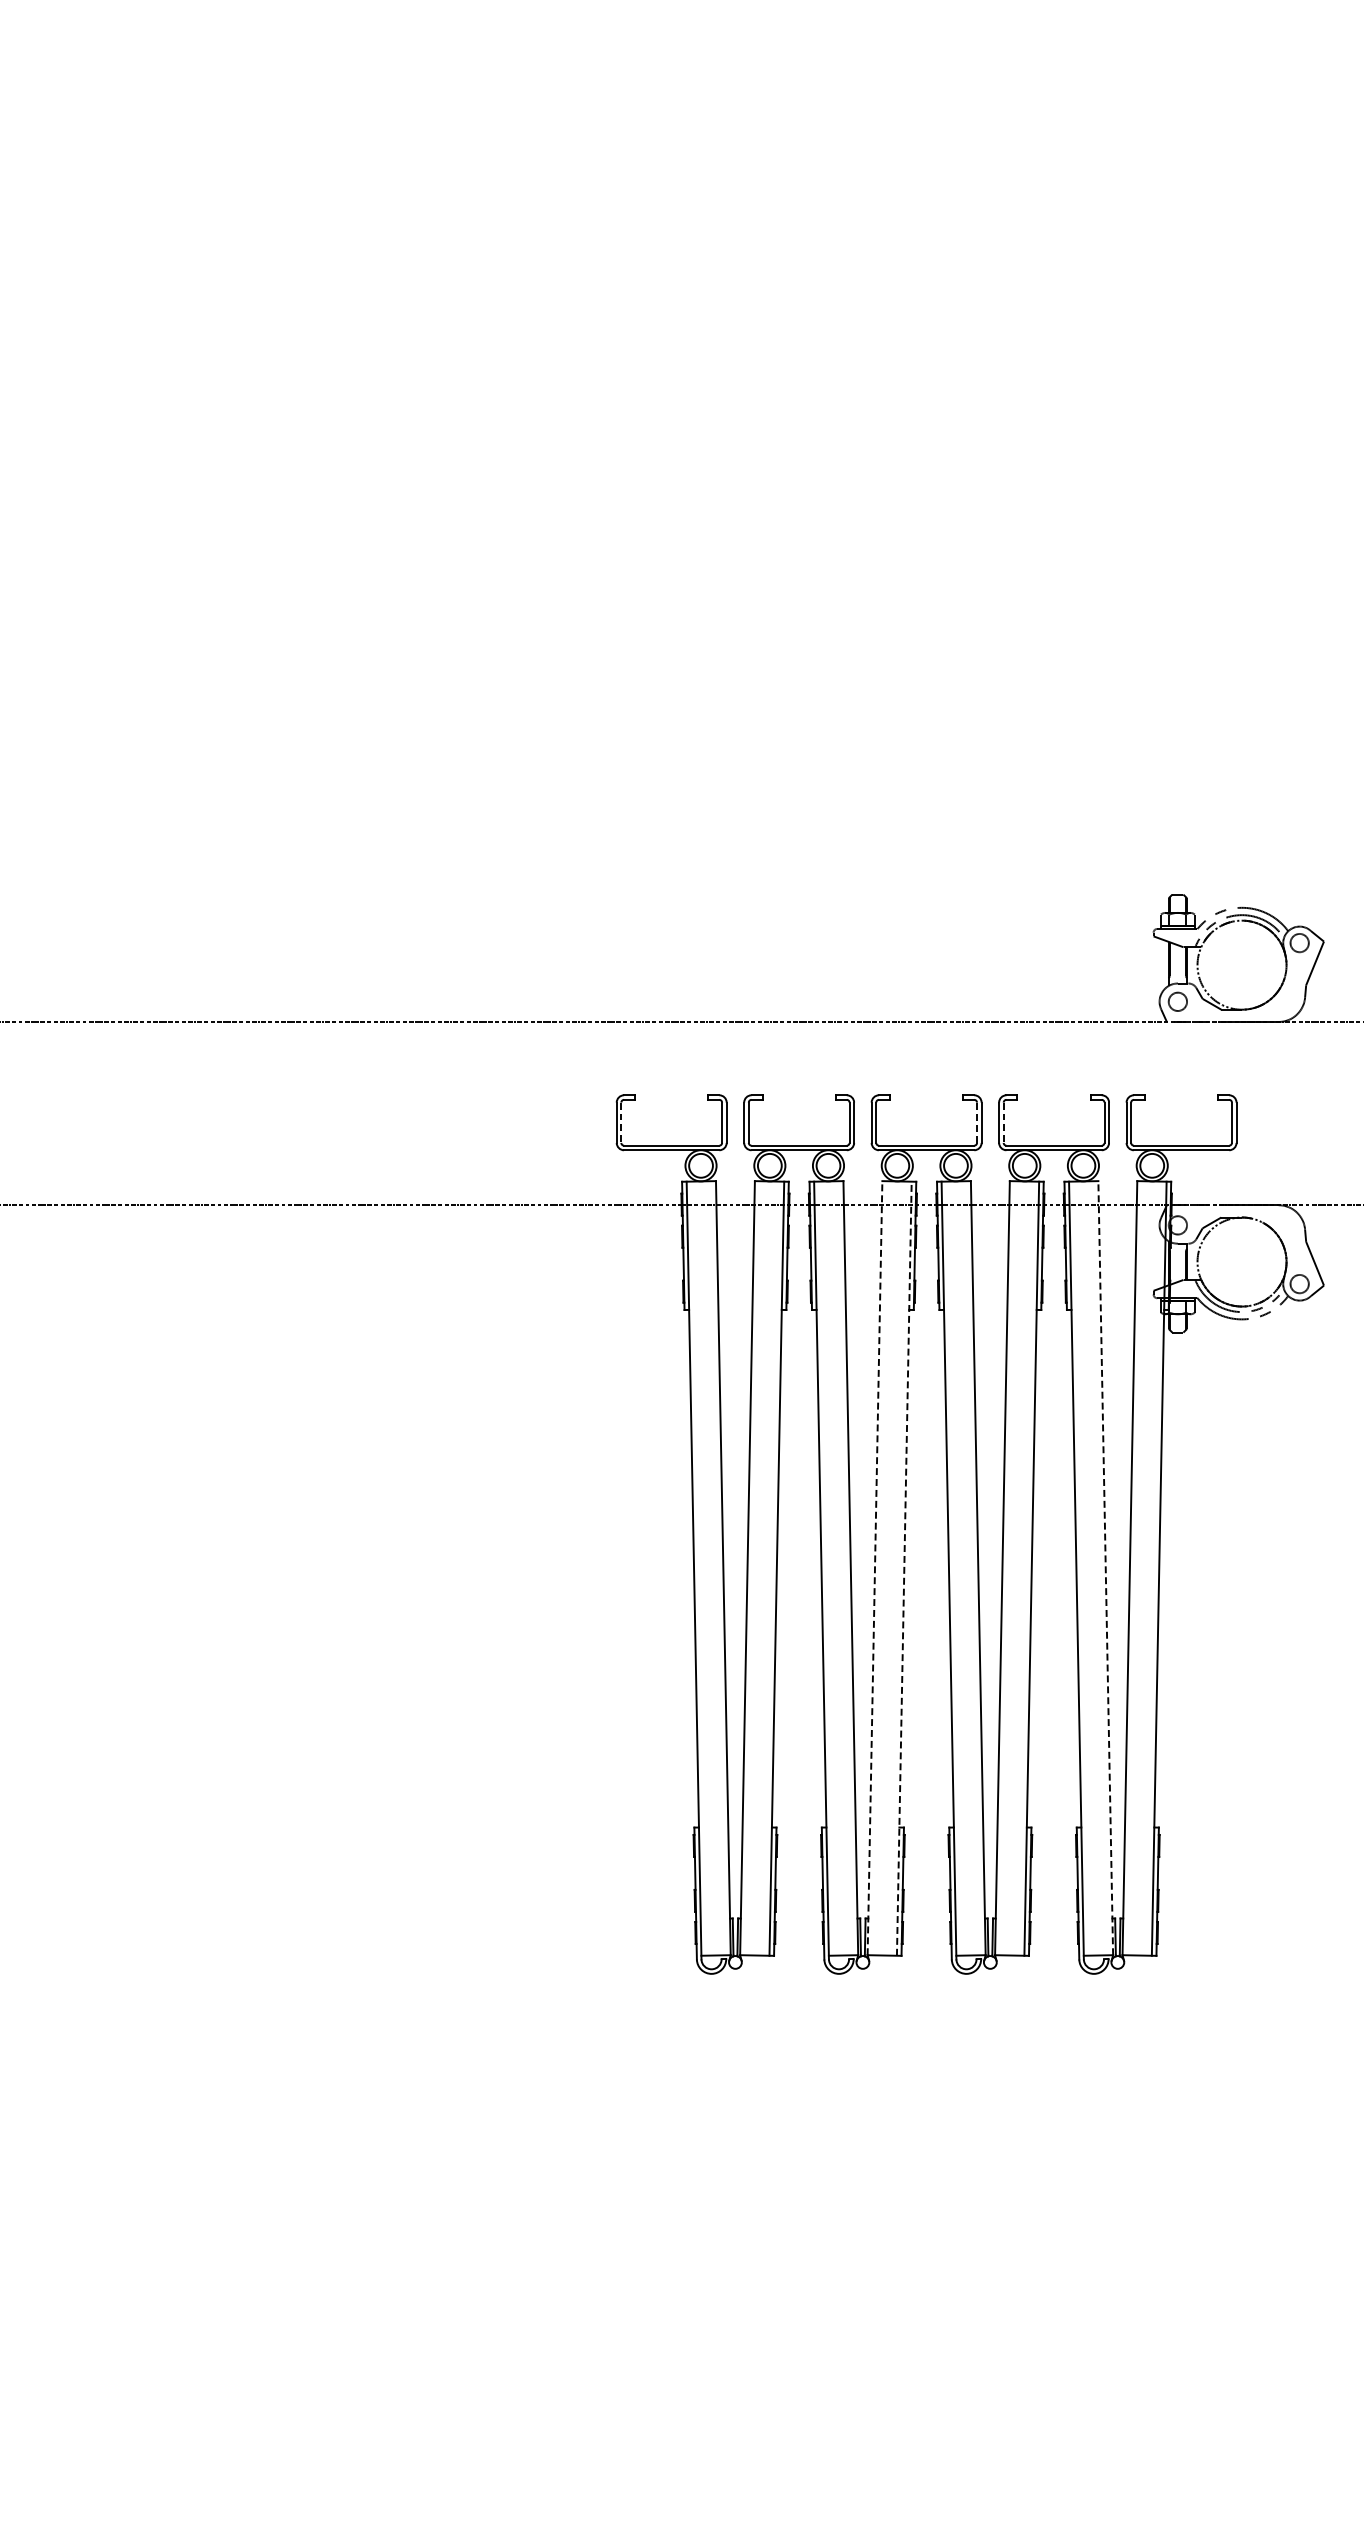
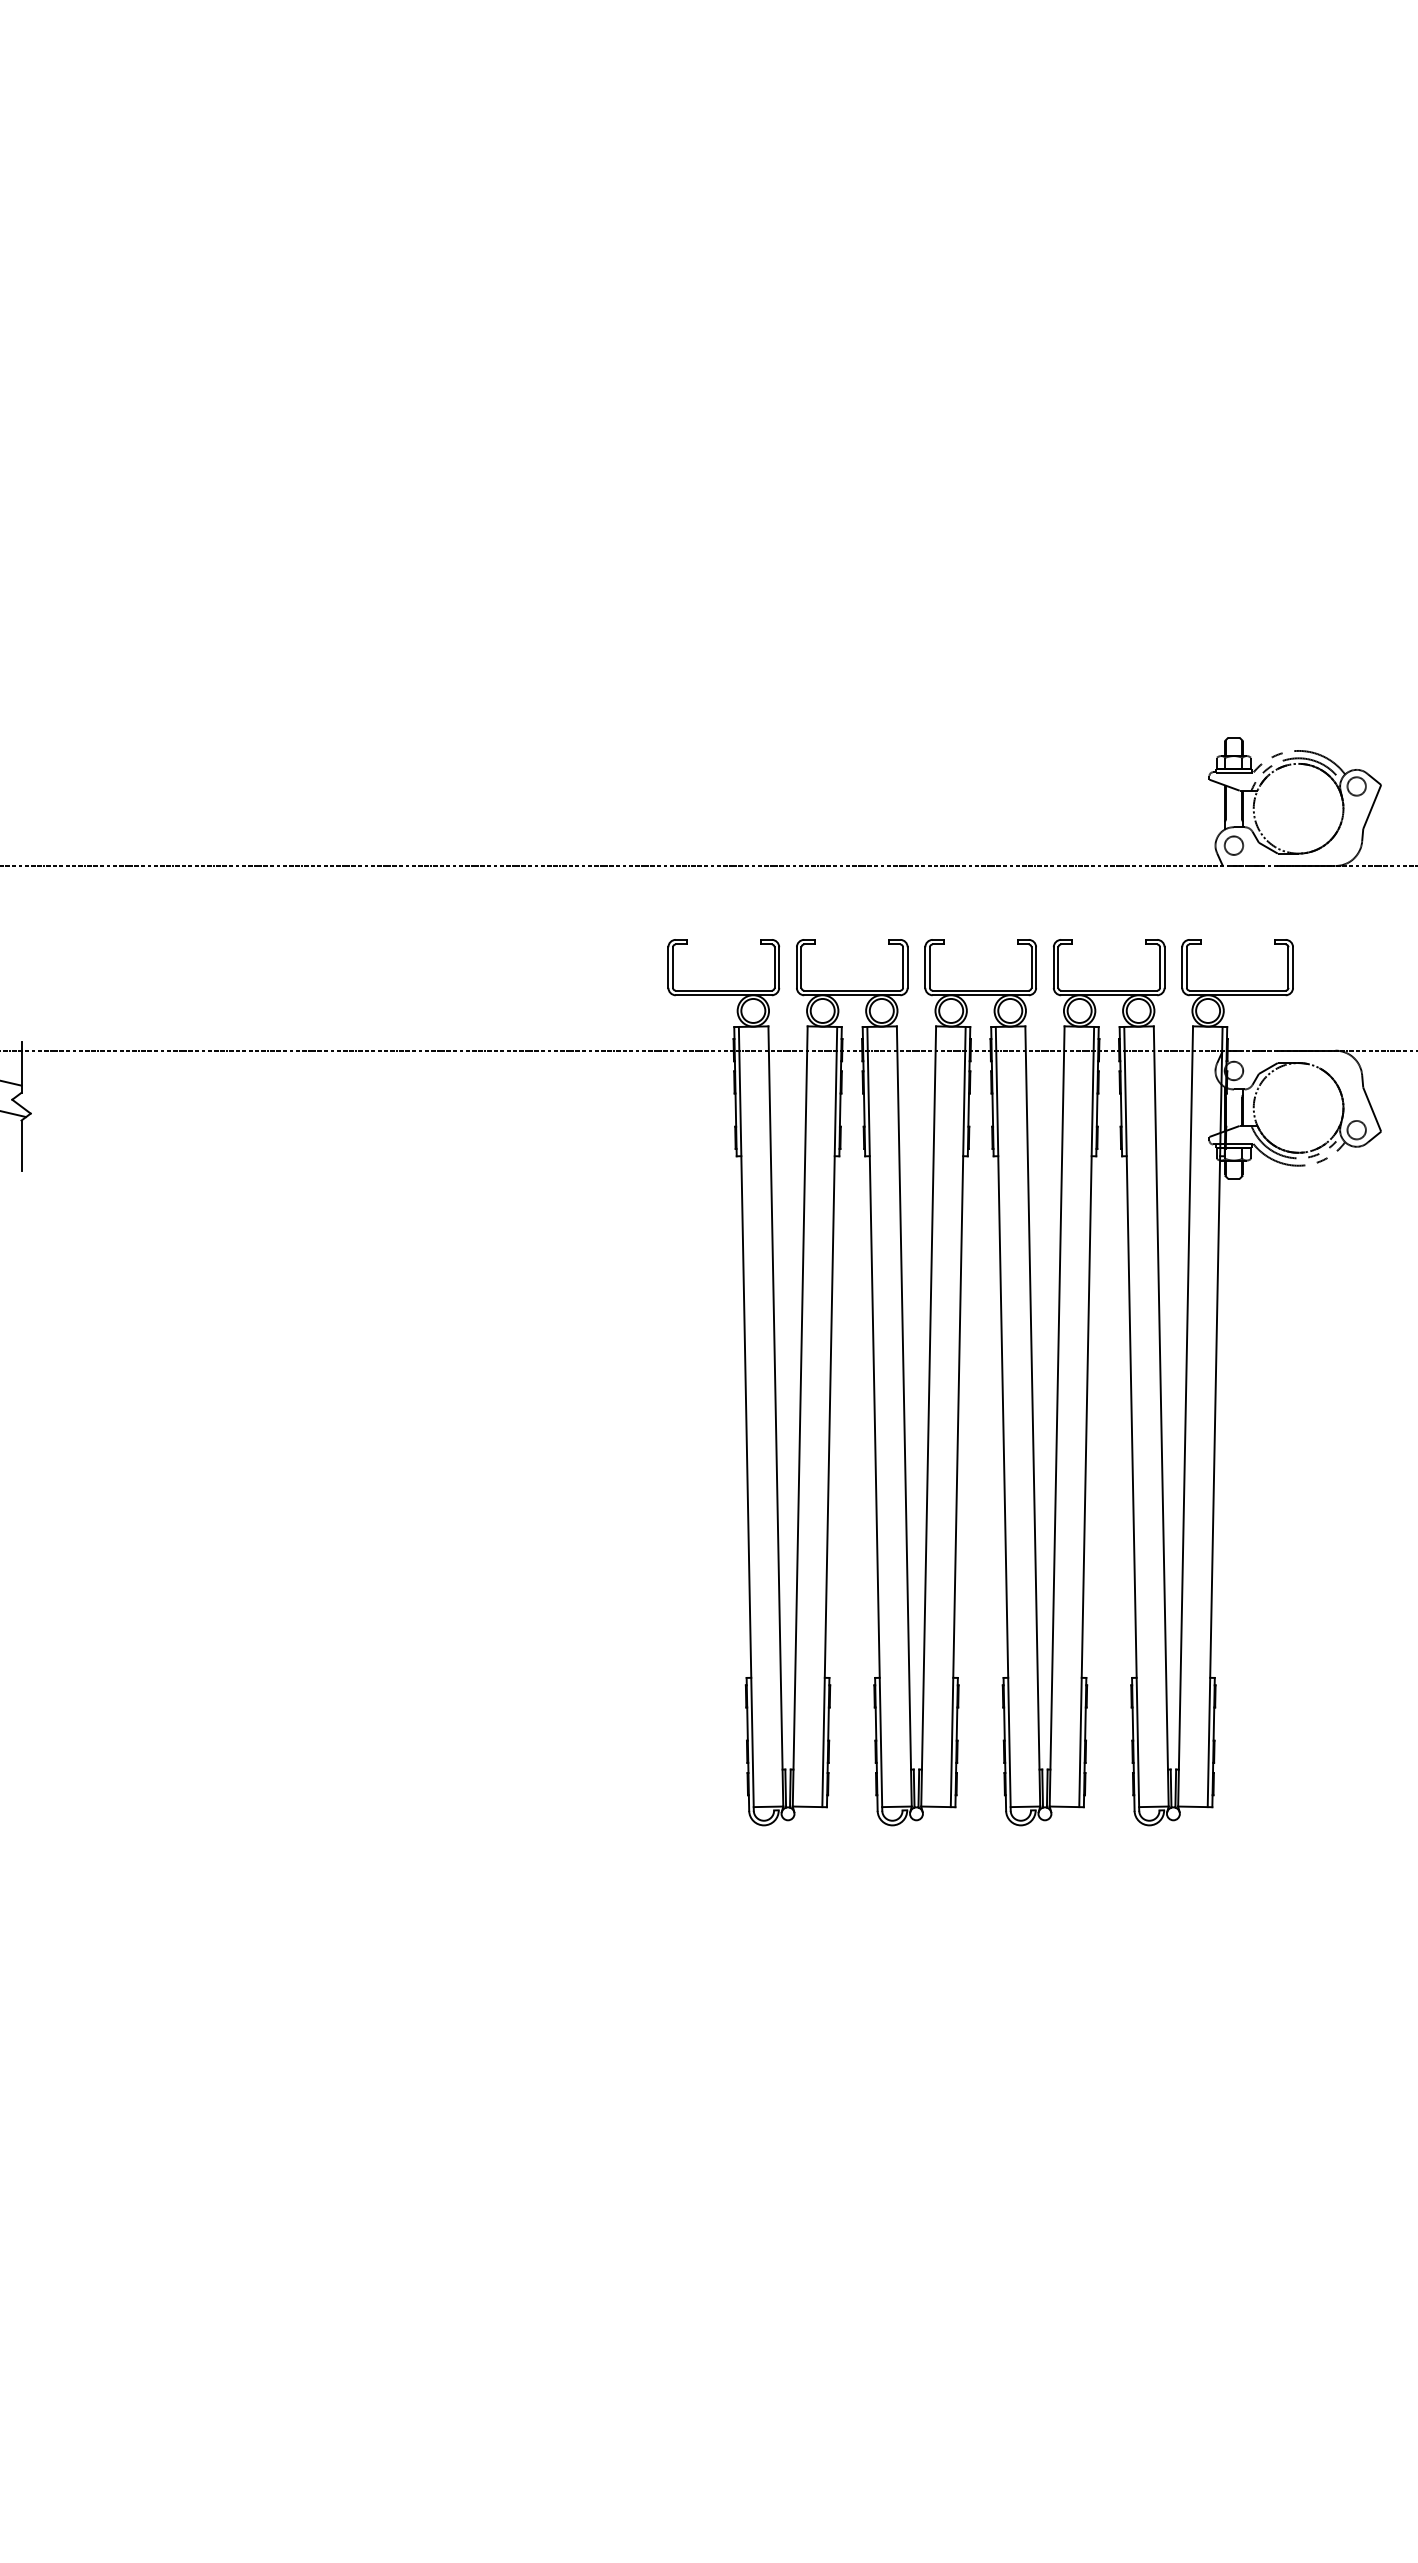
line: (977, 1122) -> (1031, 967), dashed -> solid
line: (621, 1123) -> (673, 968), dashed -> solid
line: (1003, 1123) -> (1058, 968), dashed -> solid
line: (874, 1567) -> (928, 1415), dashed -> solid
line: (1105, 1567) -> (1161, 1415), dashed -> solid
line: (904, 1568) -> (958, 1416), dashed -> solid

